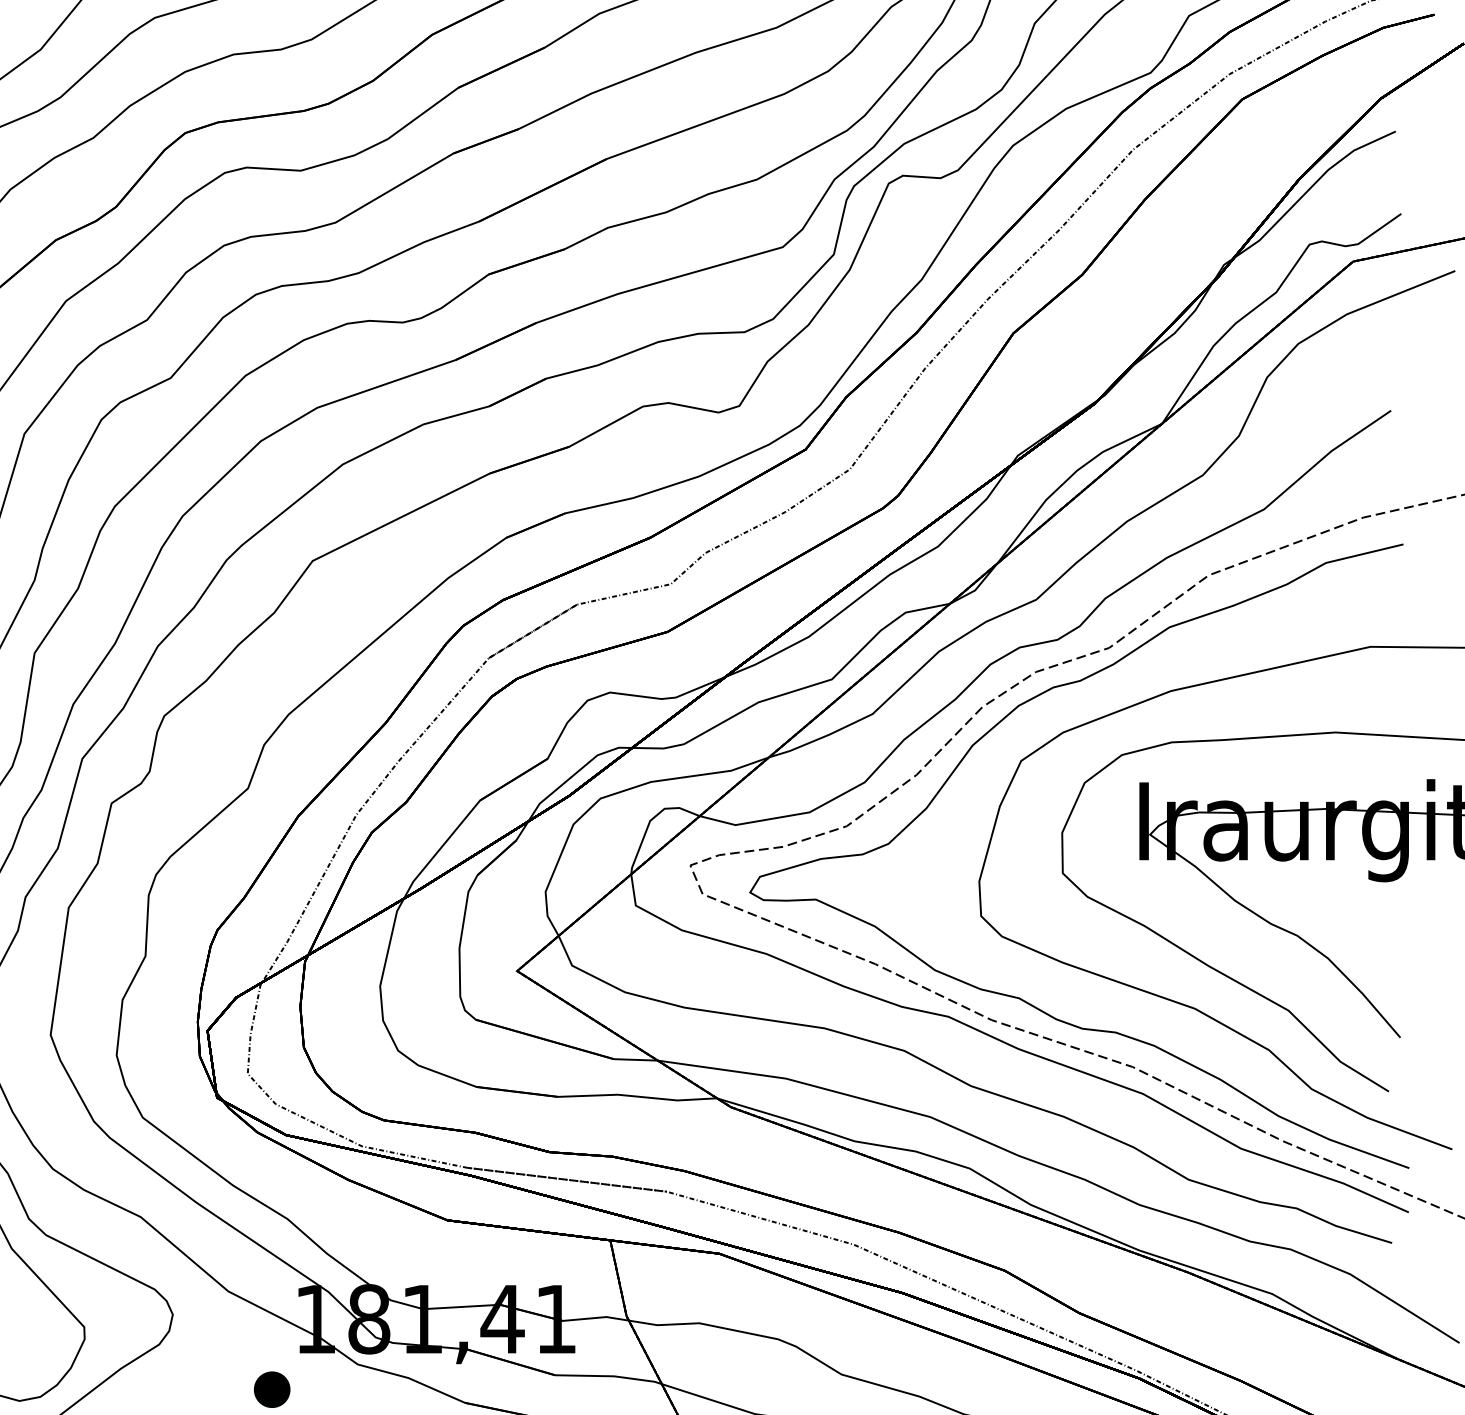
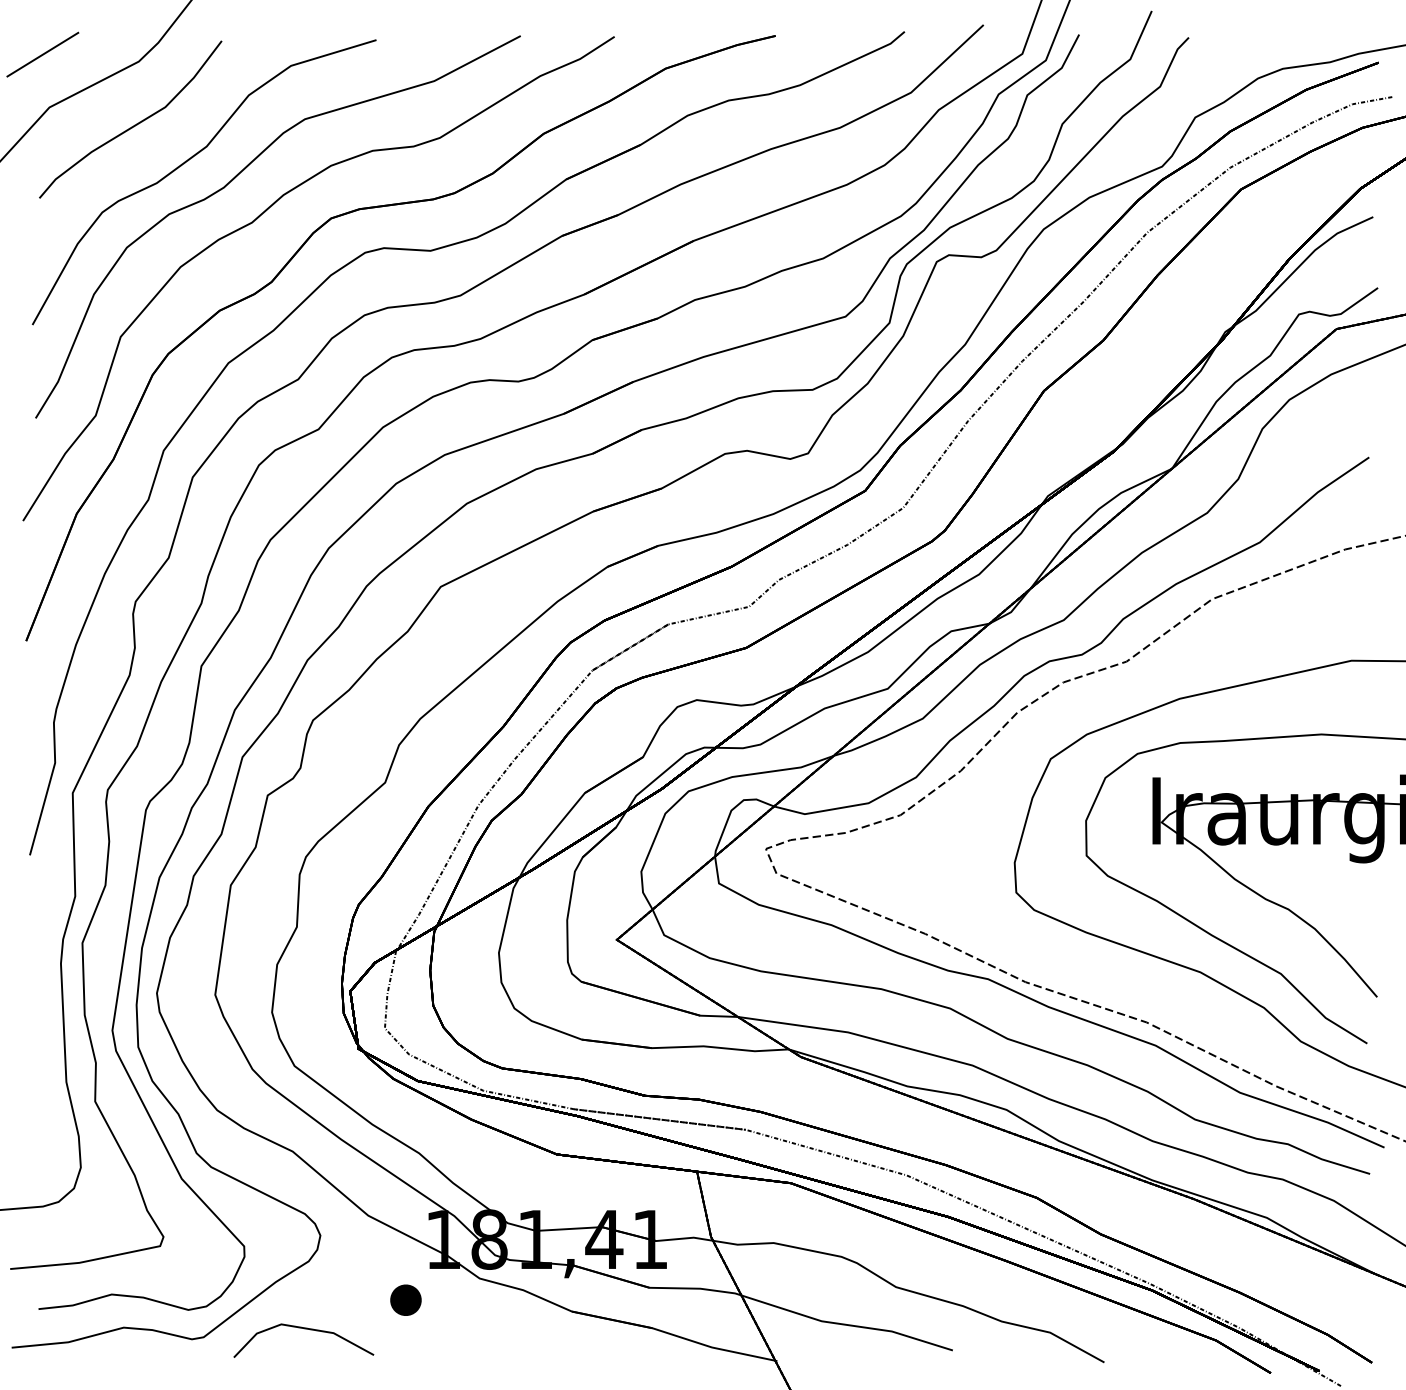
curve: (959, 766) -> (997, 763), removed

